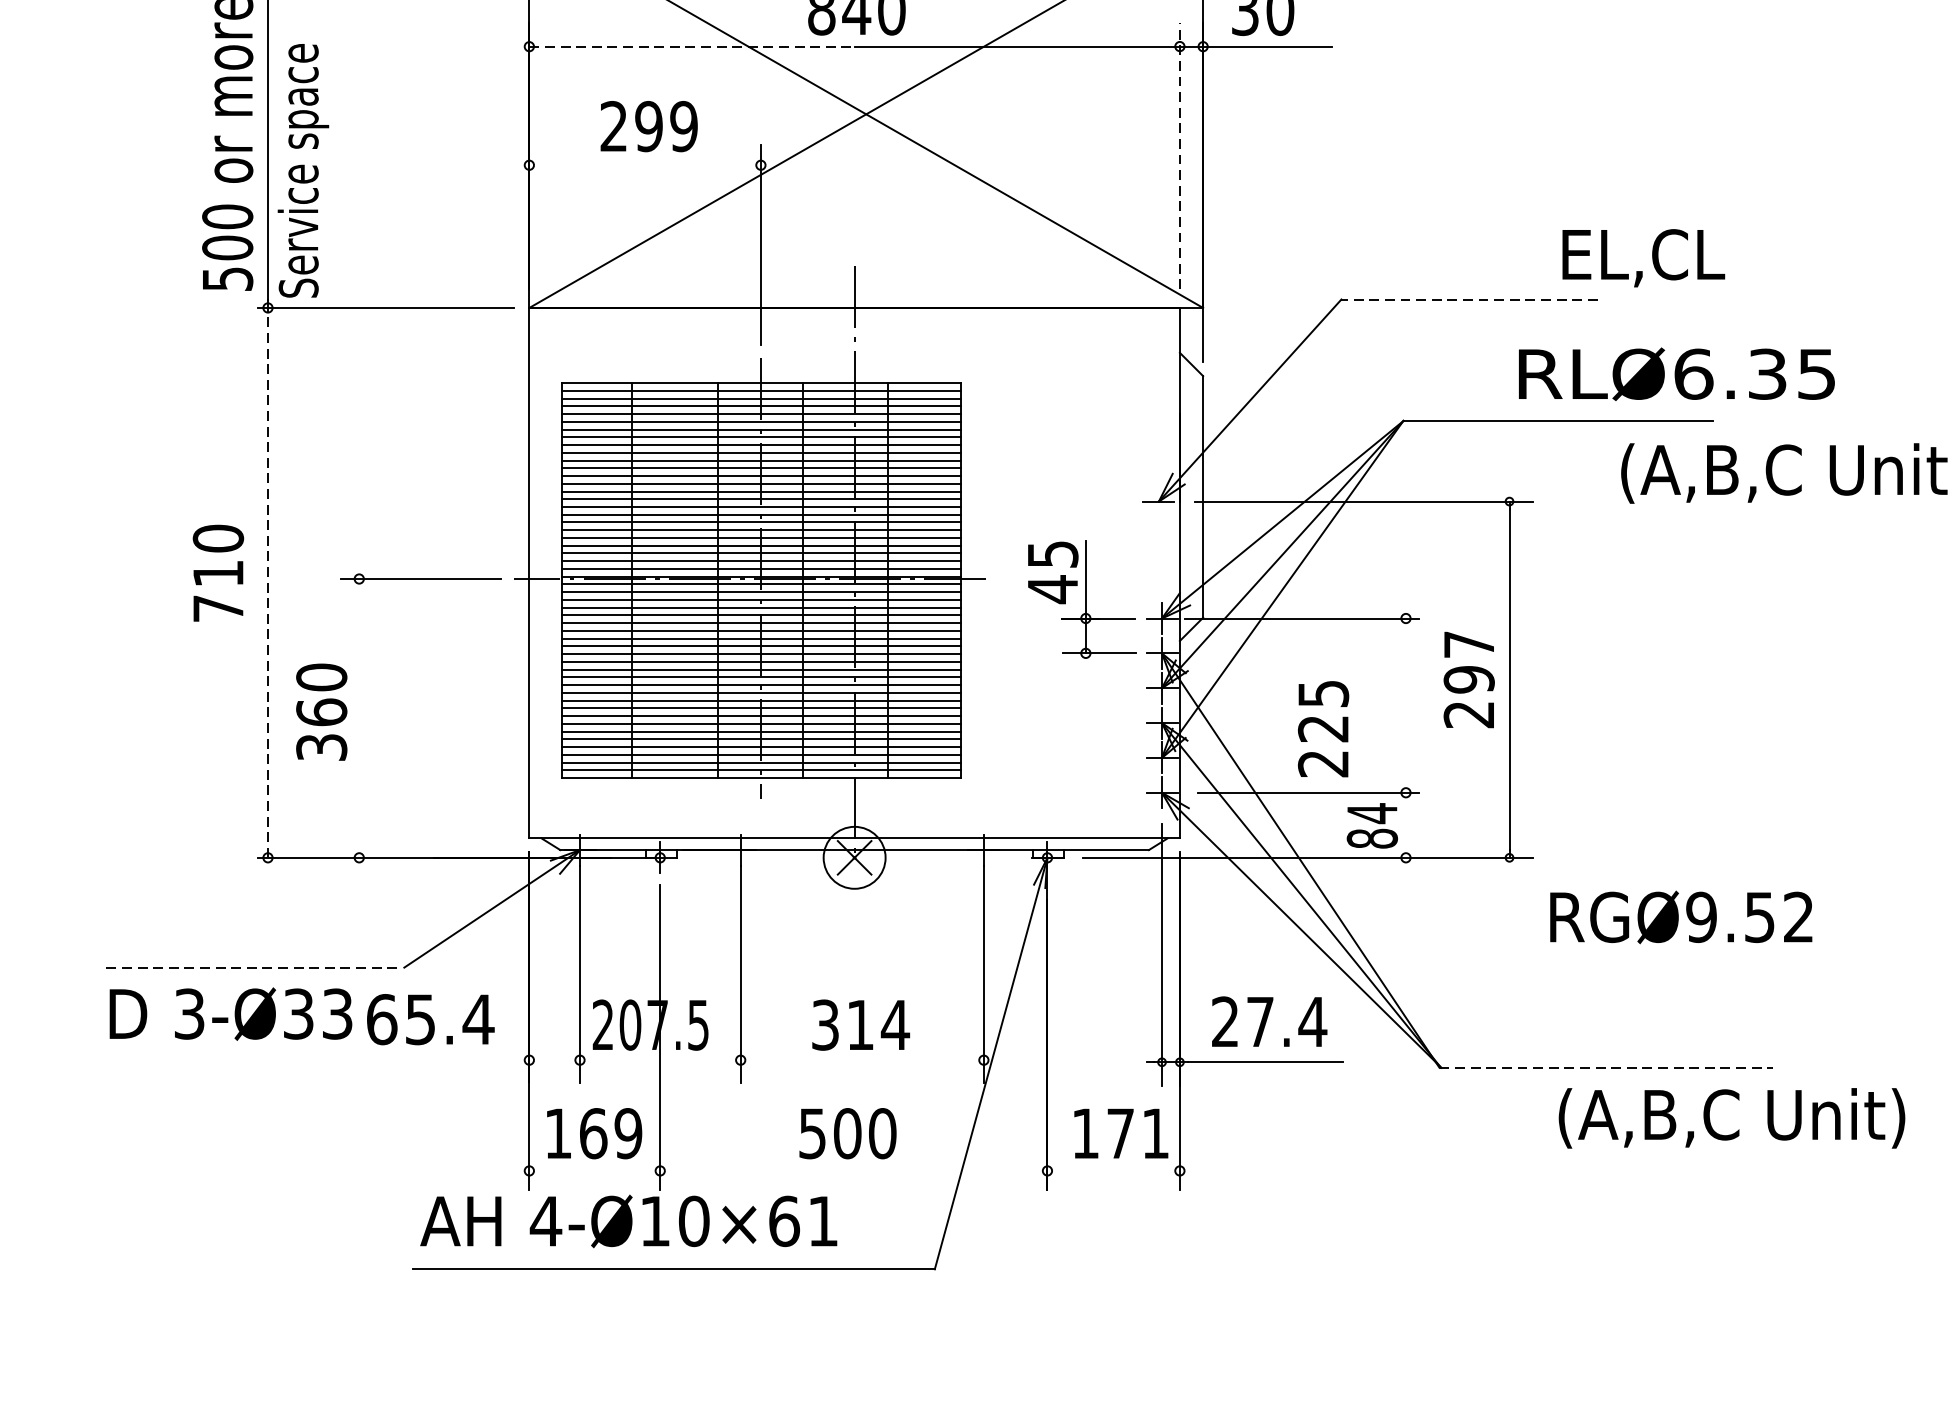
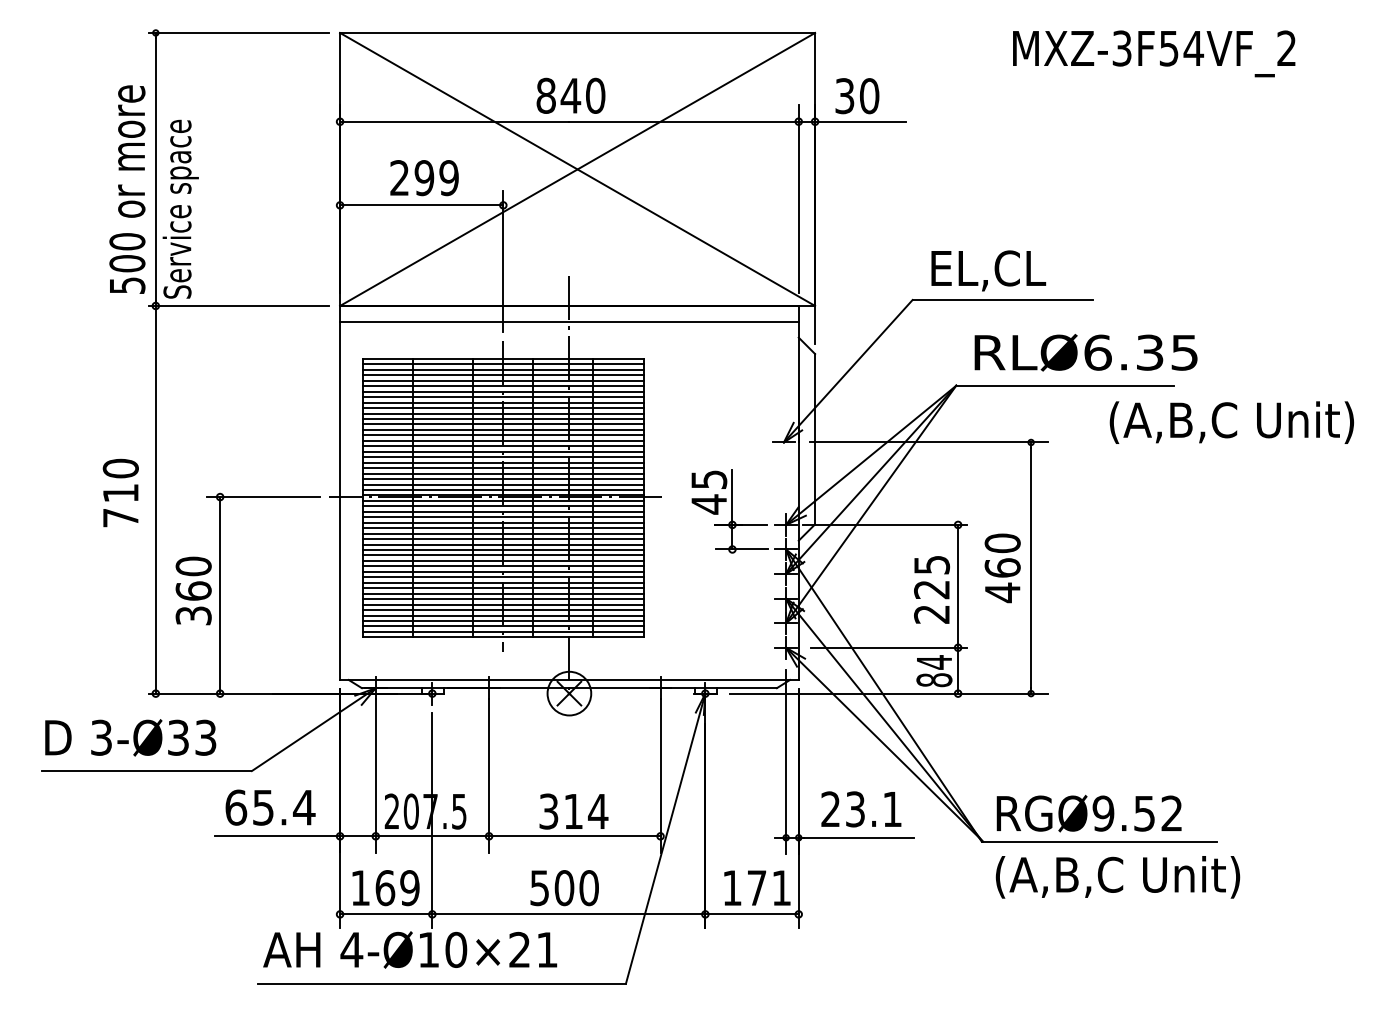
line: (691, 46) -> (454, 121), dashed -> solid
line: (1179, 156) -> (798, 199), dashed -> solid
line: (644, 165) -> (421, 205), added
text: (1643, 257) -> (988, 270), moved
line: (1468, 300) -> (1002, 300), dashed -> solid
line: (854, 331) -> (569, 322), added
text: (1676, 373) -> (1085, 352), moved
line: (267, 582) -> (155, 499), dashed -> solid
text: (1468, 680) -> (1002, 568), 297 -> 460
line: (359, 718) -> (220, 595), added
text: (1322, 728) -> (931, 589), moved
line: (1406, 737) -> (958, 608), added
text: (1680, 917) -> (1088, 813), moved
line: (254, 968) -> (146, 771), dashed -> solid
text: (230, 1013) -> (130, 737), moved
text: (1287, 1022) -> (874, 809), 27.4 -> 23.1
line: (667, 1060) -> (437, 836), added
line: (1606, 1067) -> (1099, 841), dashed -> solid
text: (1731, 1118) -> (1117, 877), moved
line: (854, 1171) -> (569, 914), added
text: (783, 1220) -> (519, 949), 4-Ø10×61 -> 4-Ø10×21

